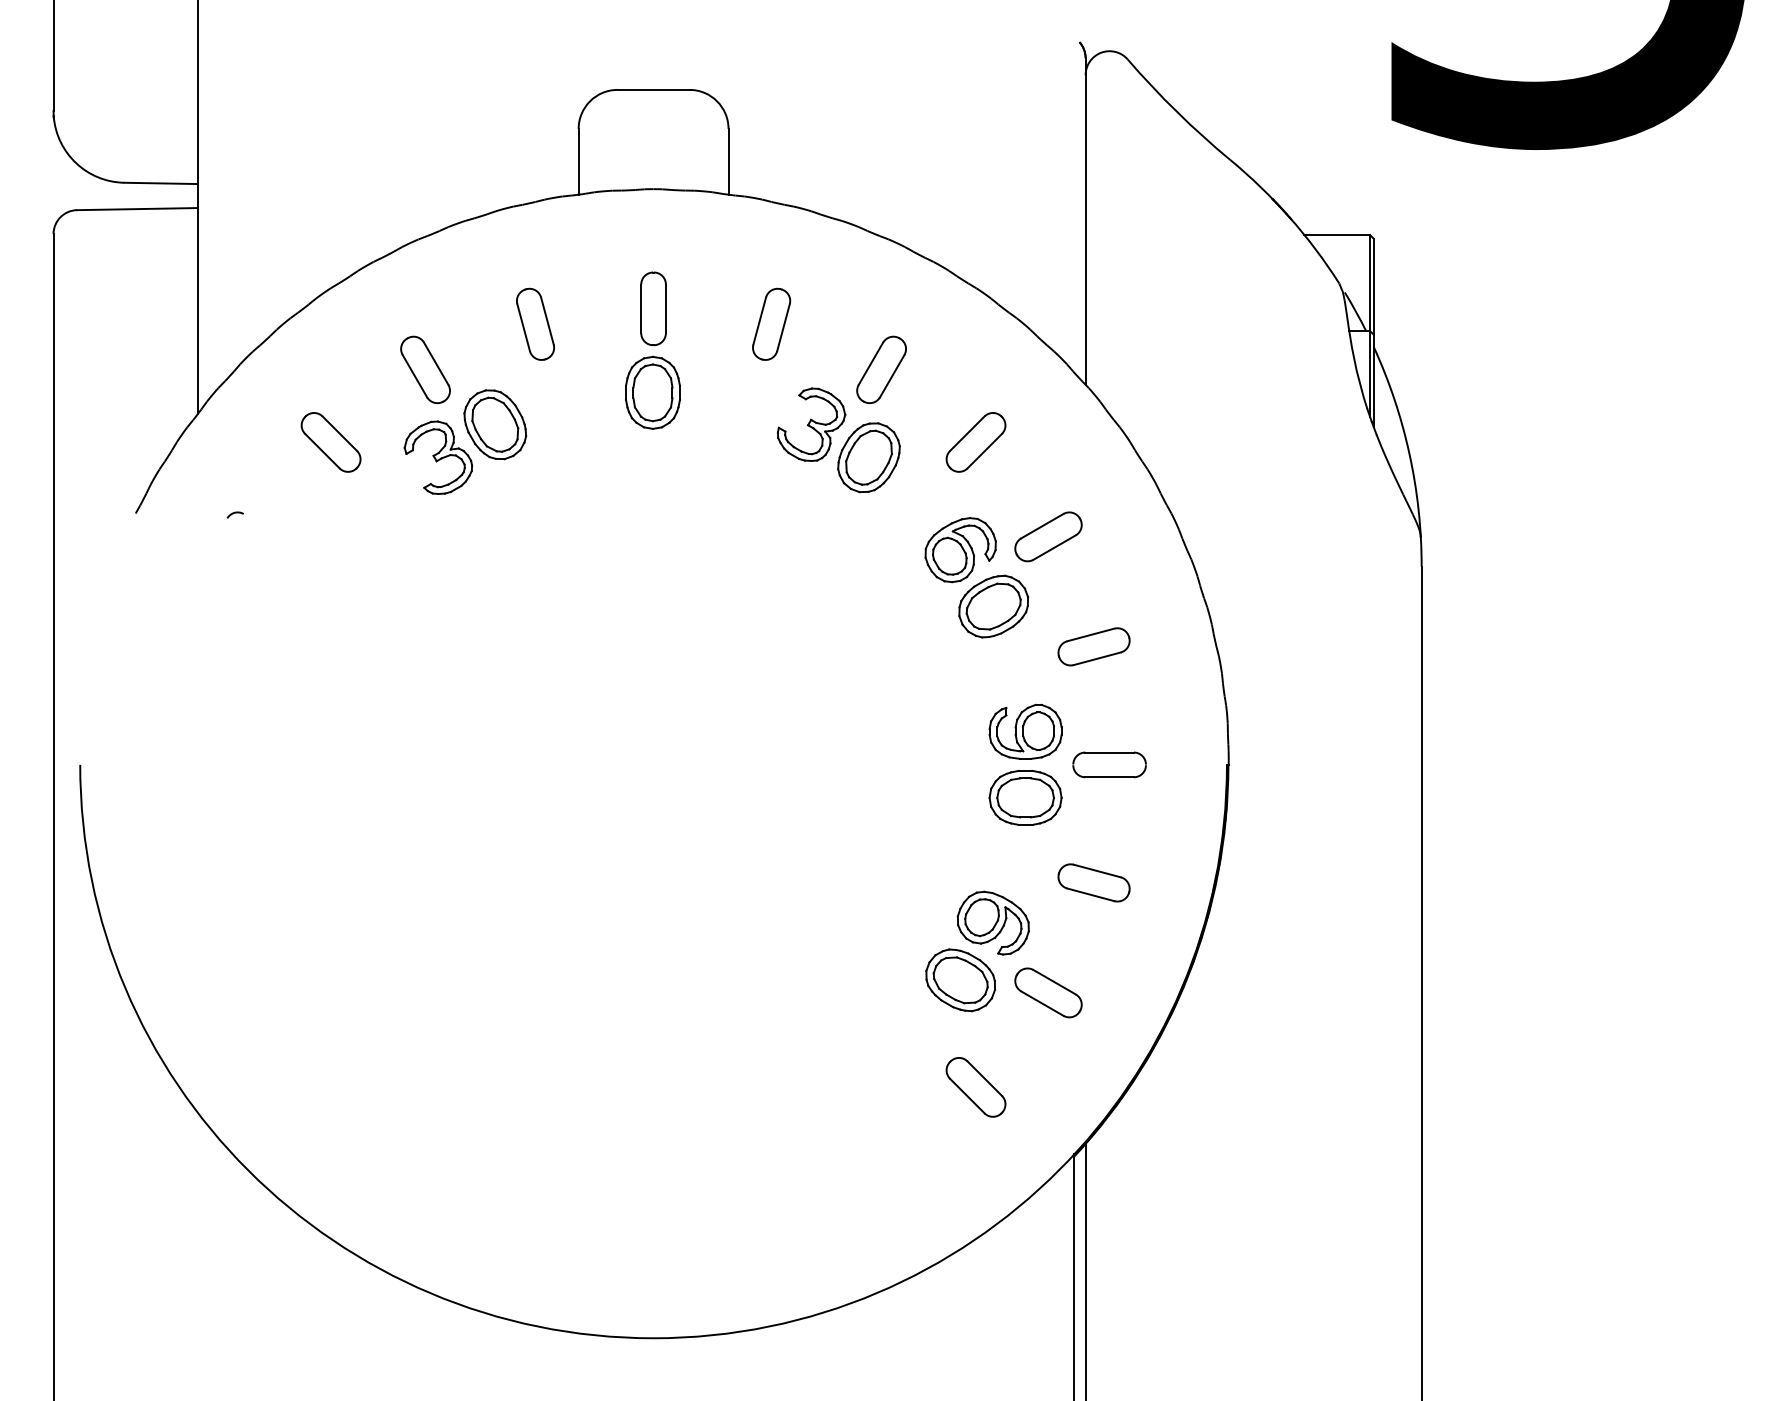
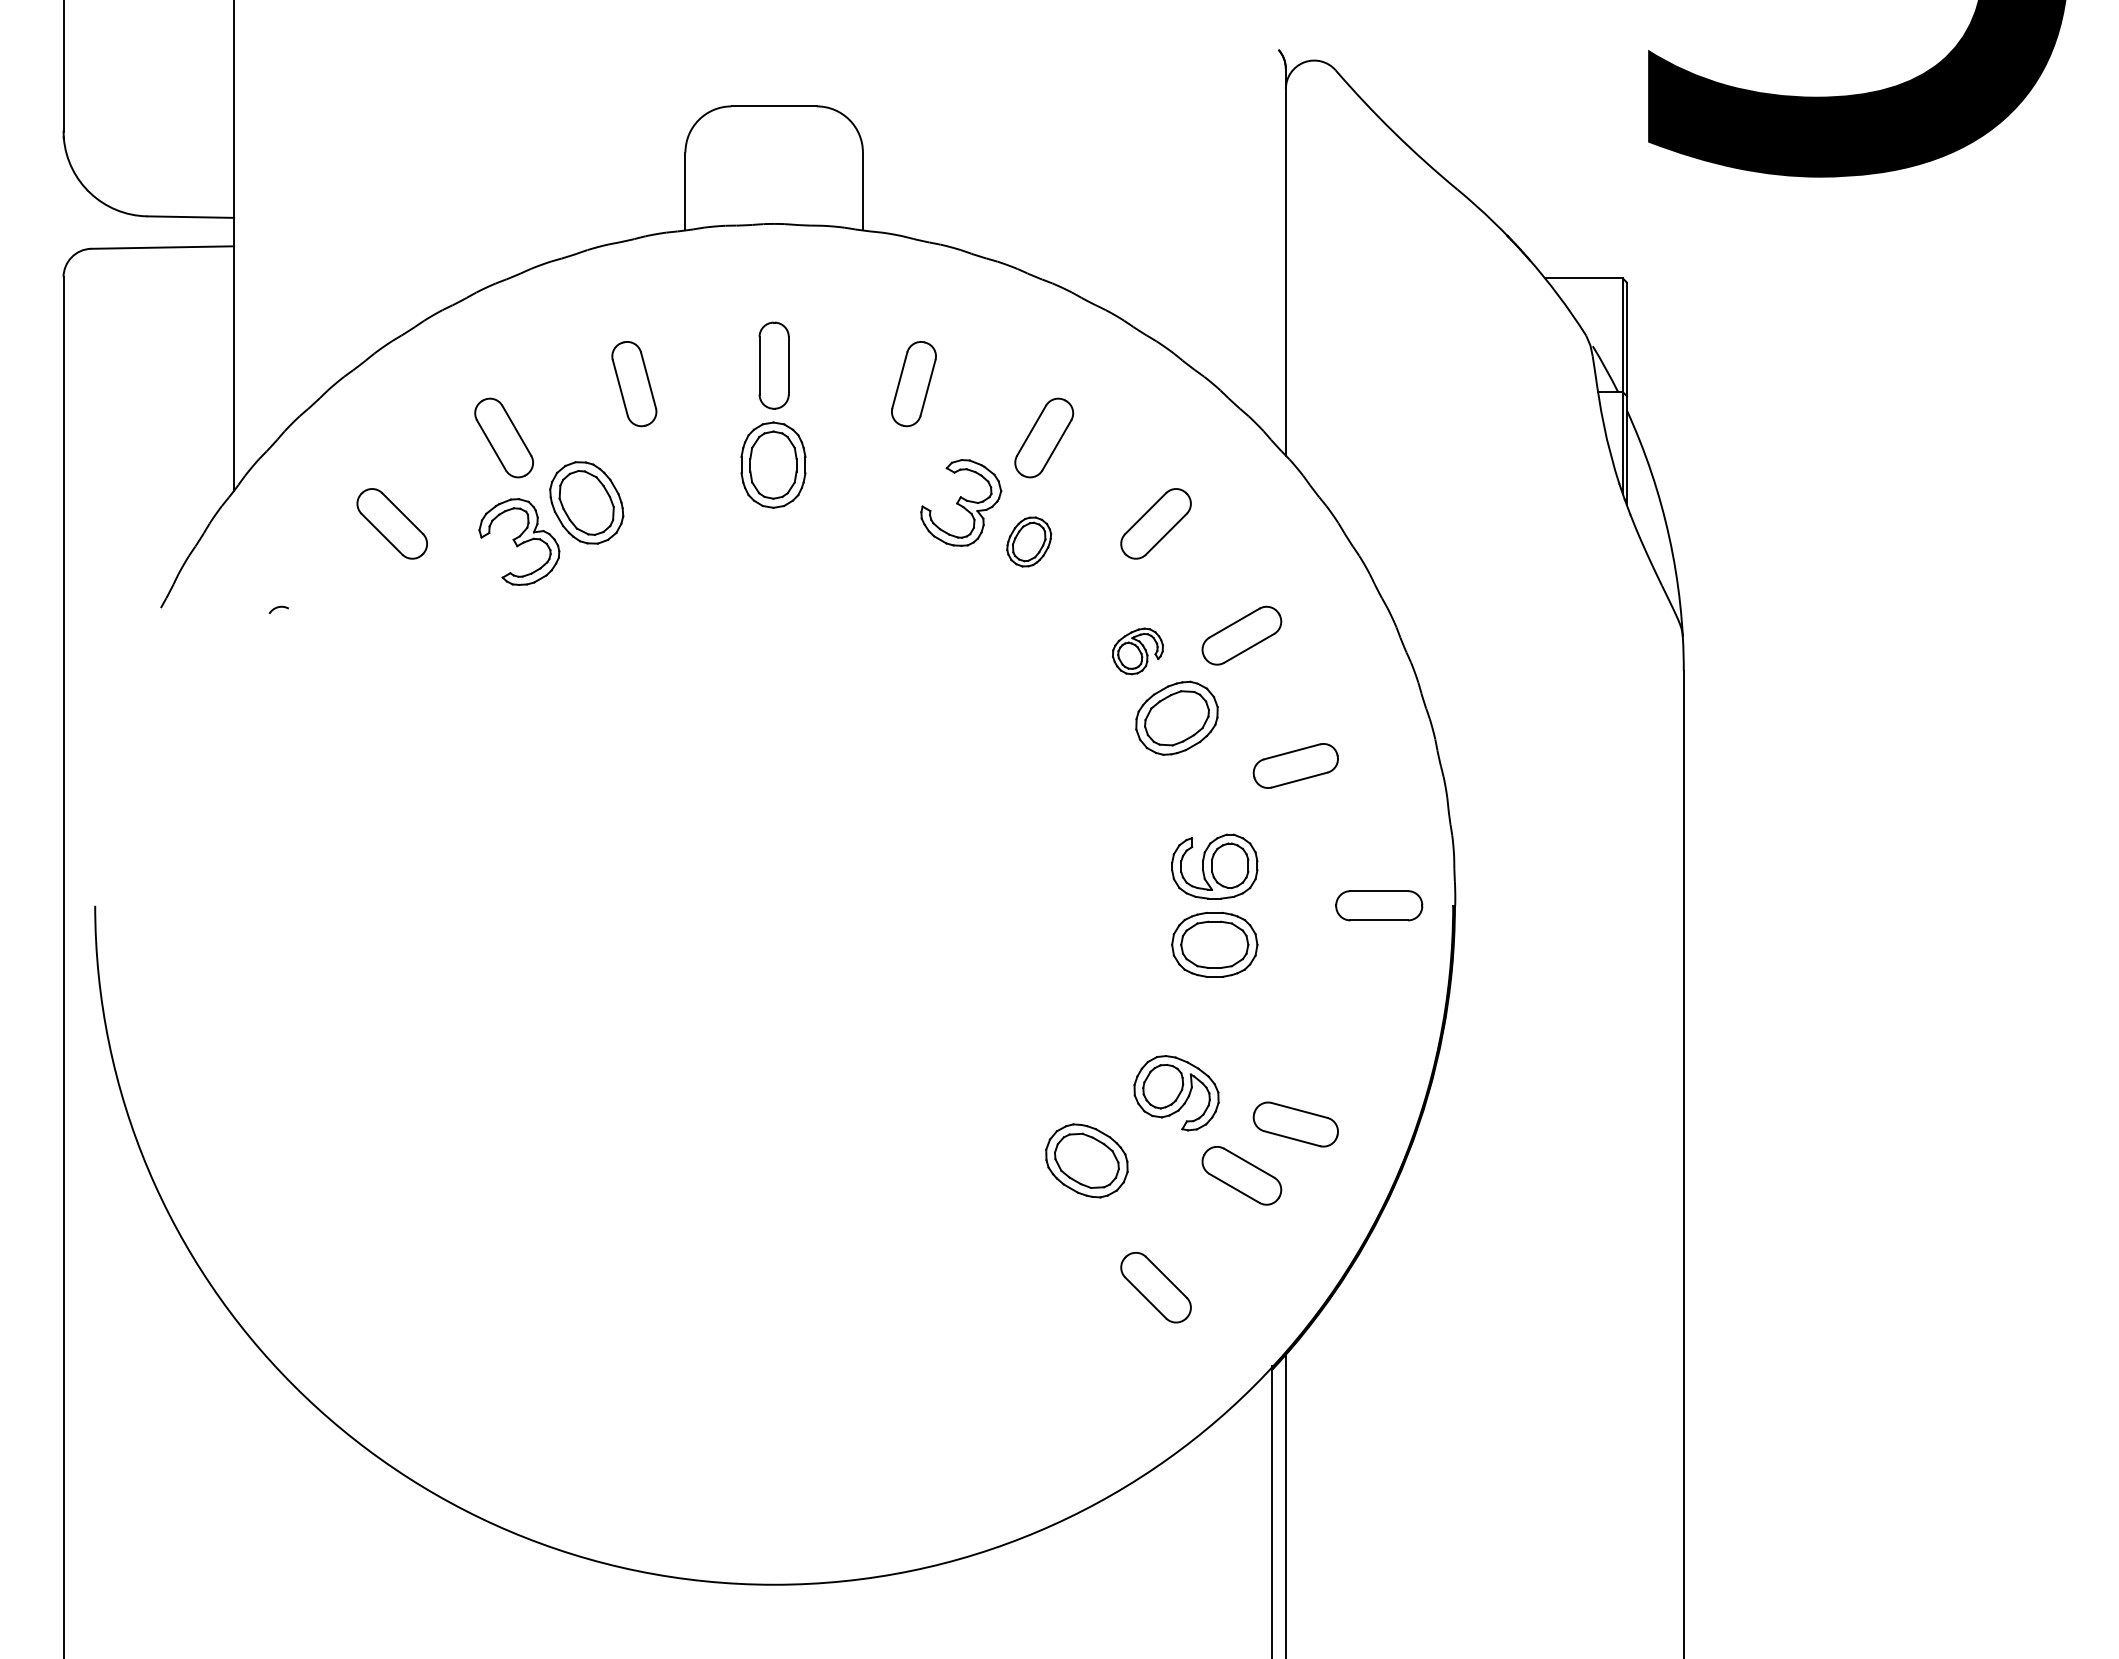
part: (868, 457) -> (1028, 541), size x0.6
part: (960, 550) -> (1137, 651), size x0.6
part: (1109, 764) -> (1379, 905), moved
part: (1093, 882) -> (1295, 1124), moved
part: (960, 979) -> (1086, 1160), moved

